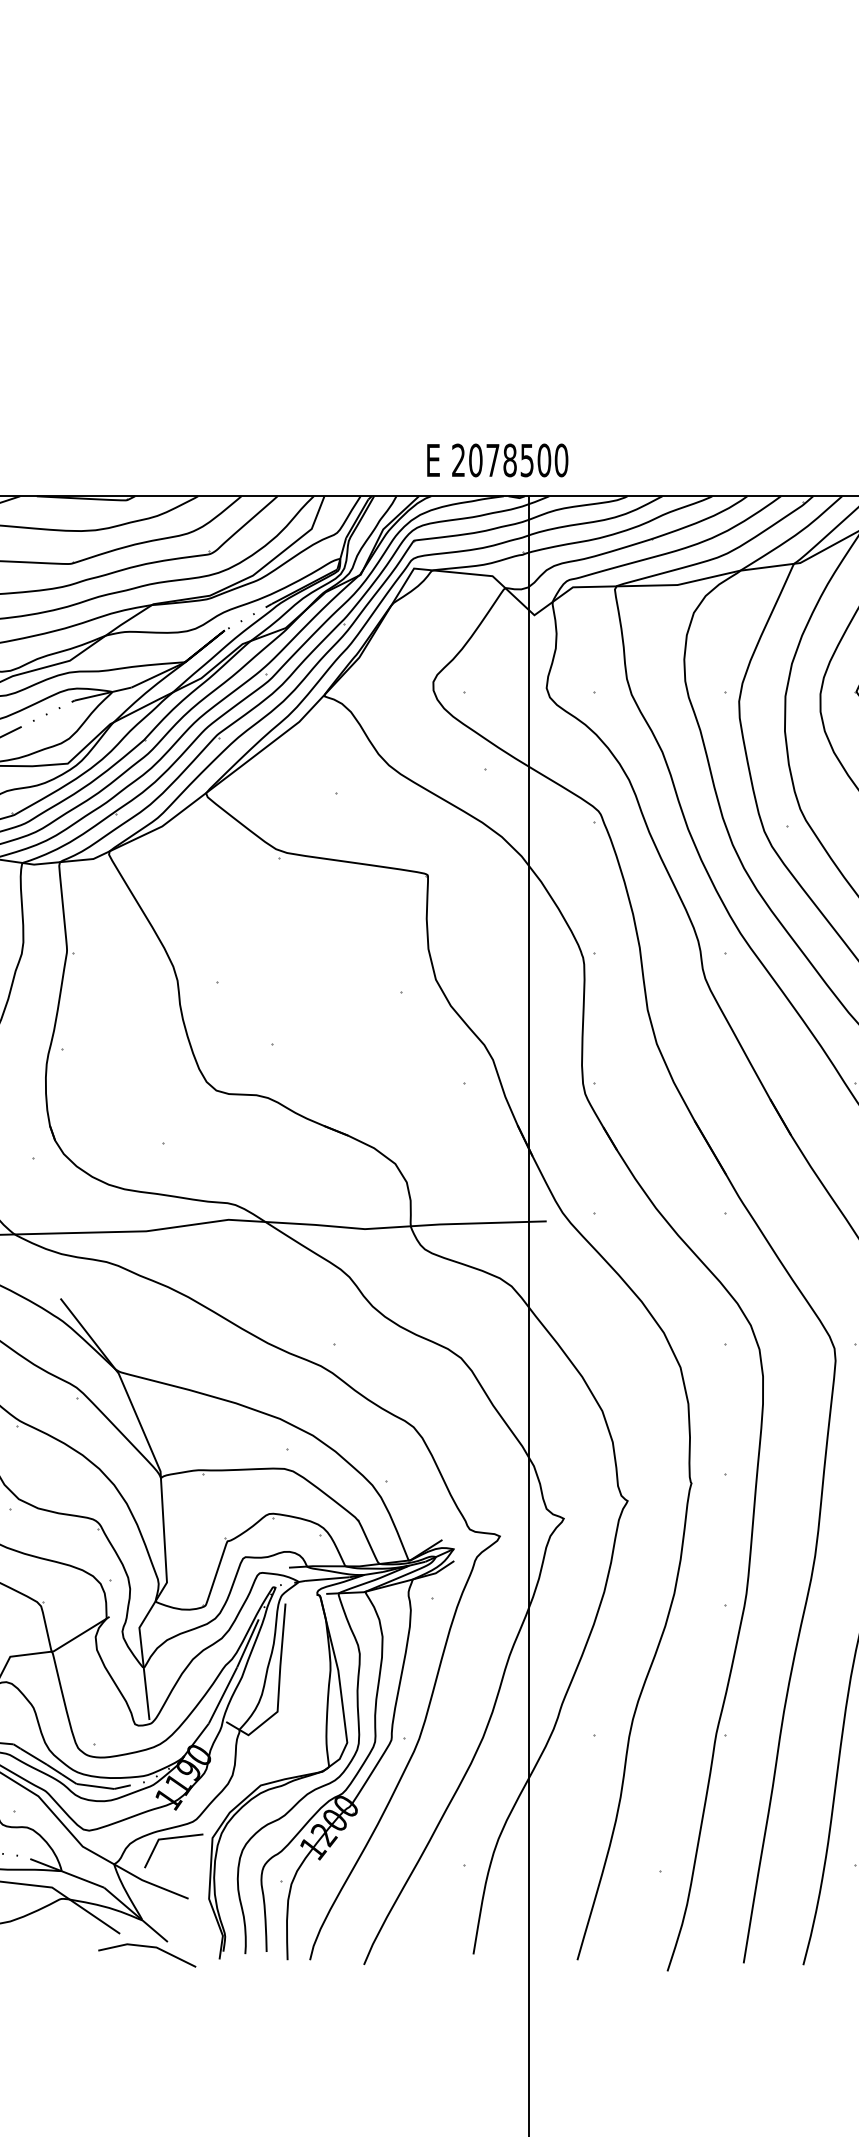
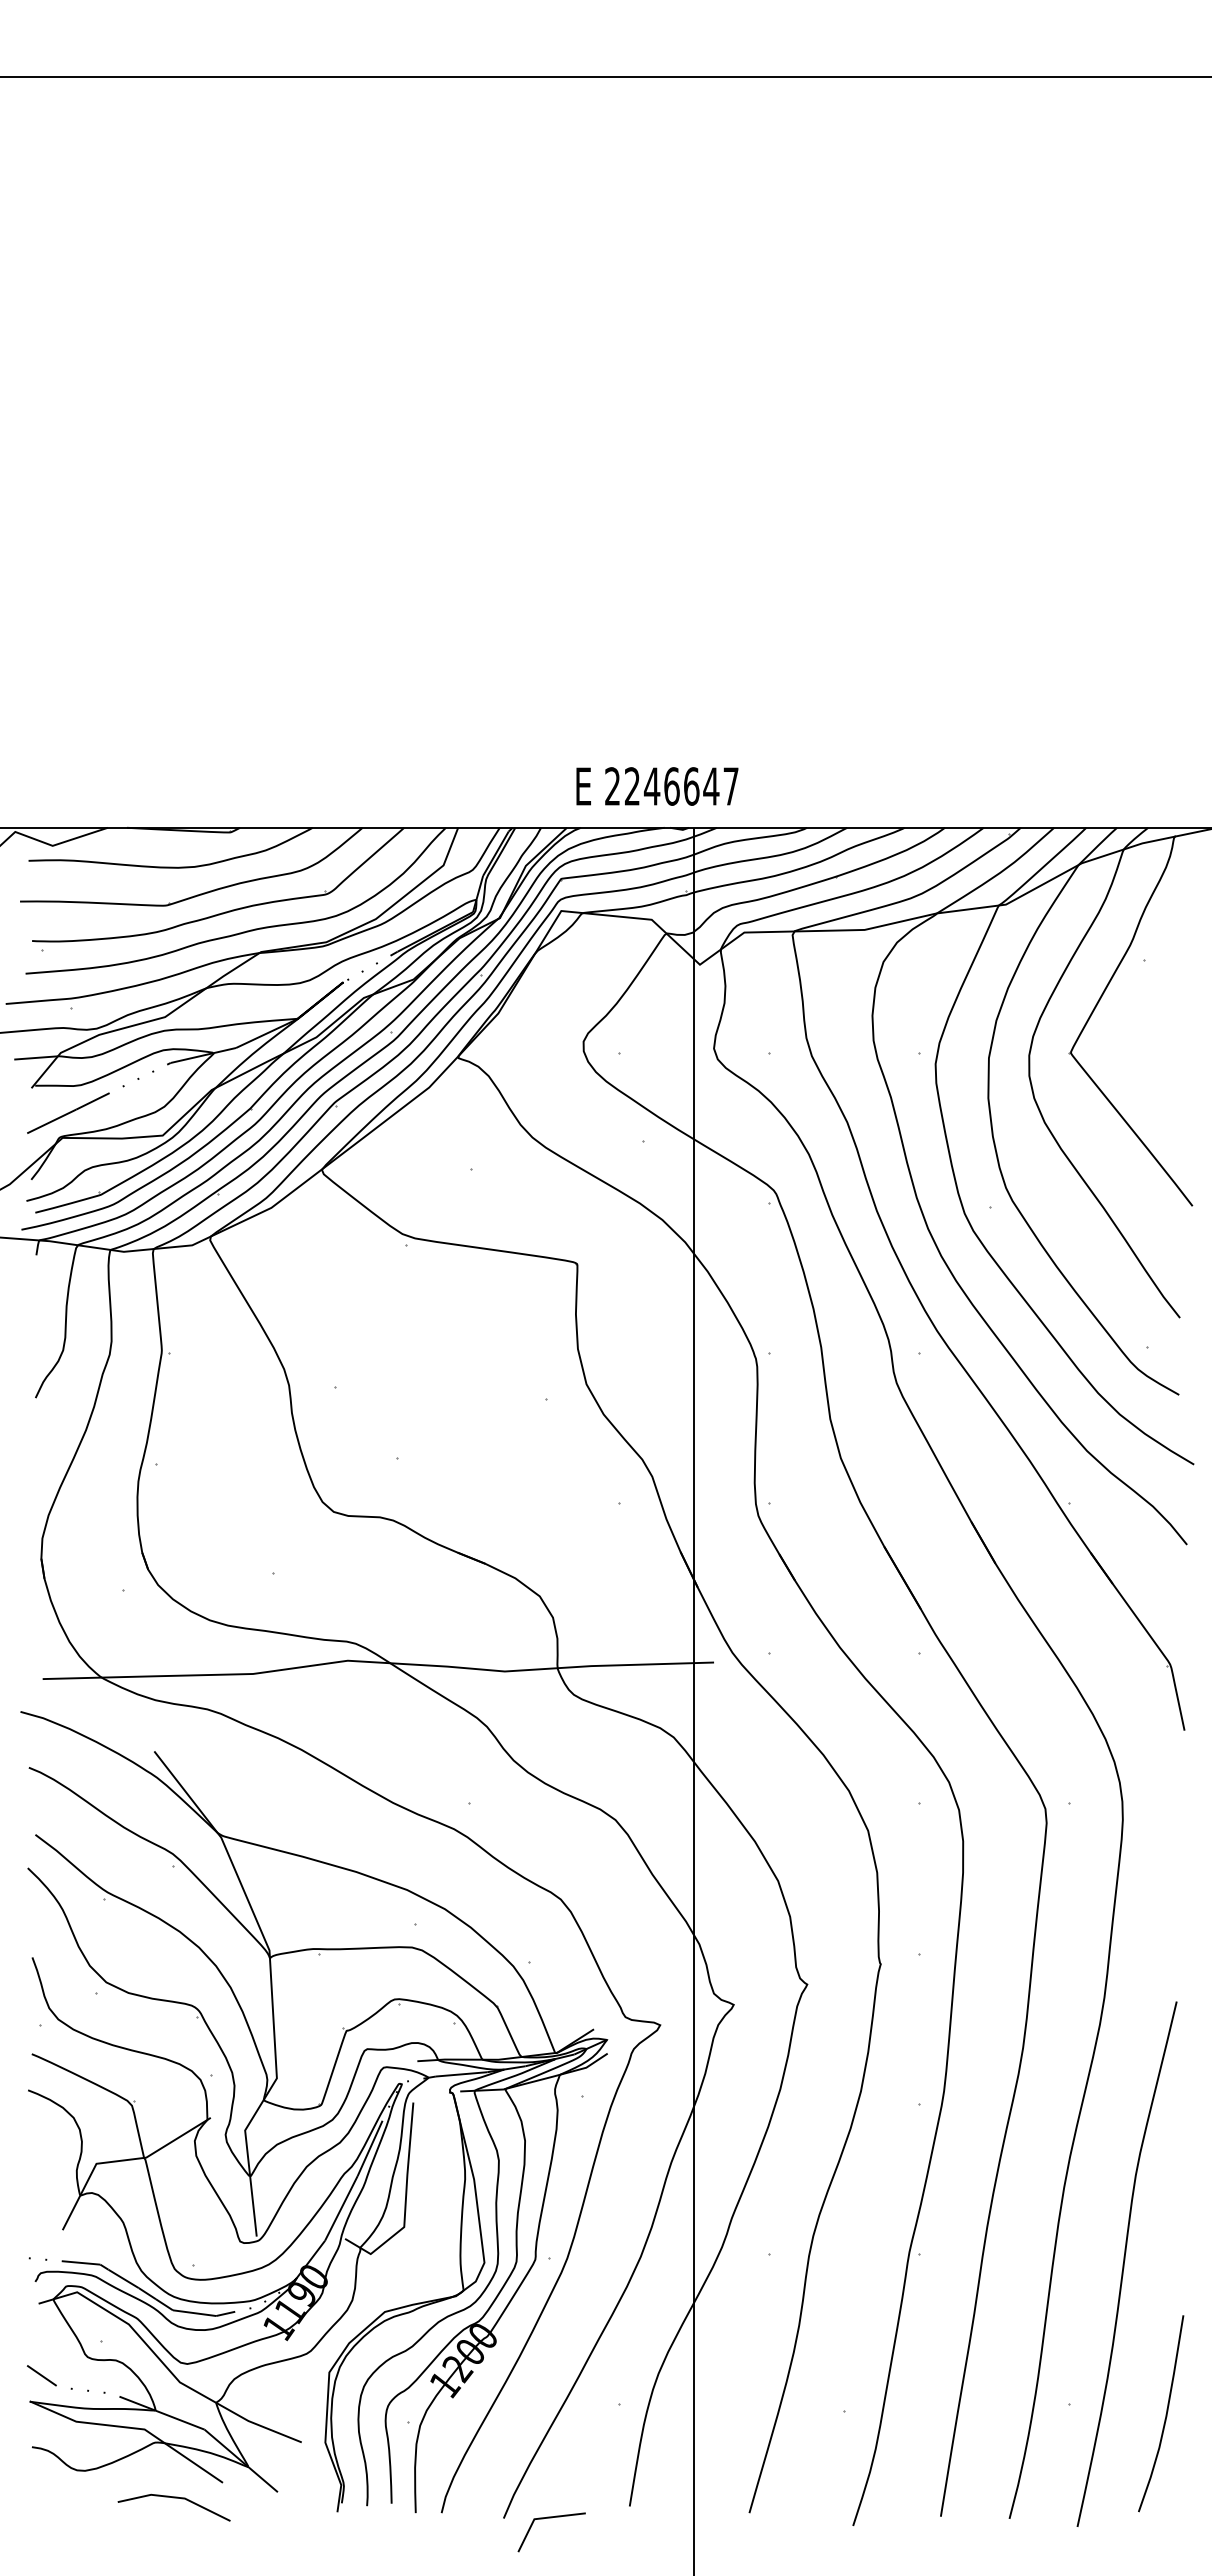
text: (518, 460) -> (681, 786), 2078500 -> 2246647
line: (173, 1838) -> (551, 2518), moved
line: (146, 1947) -> (173, 2498), moved

